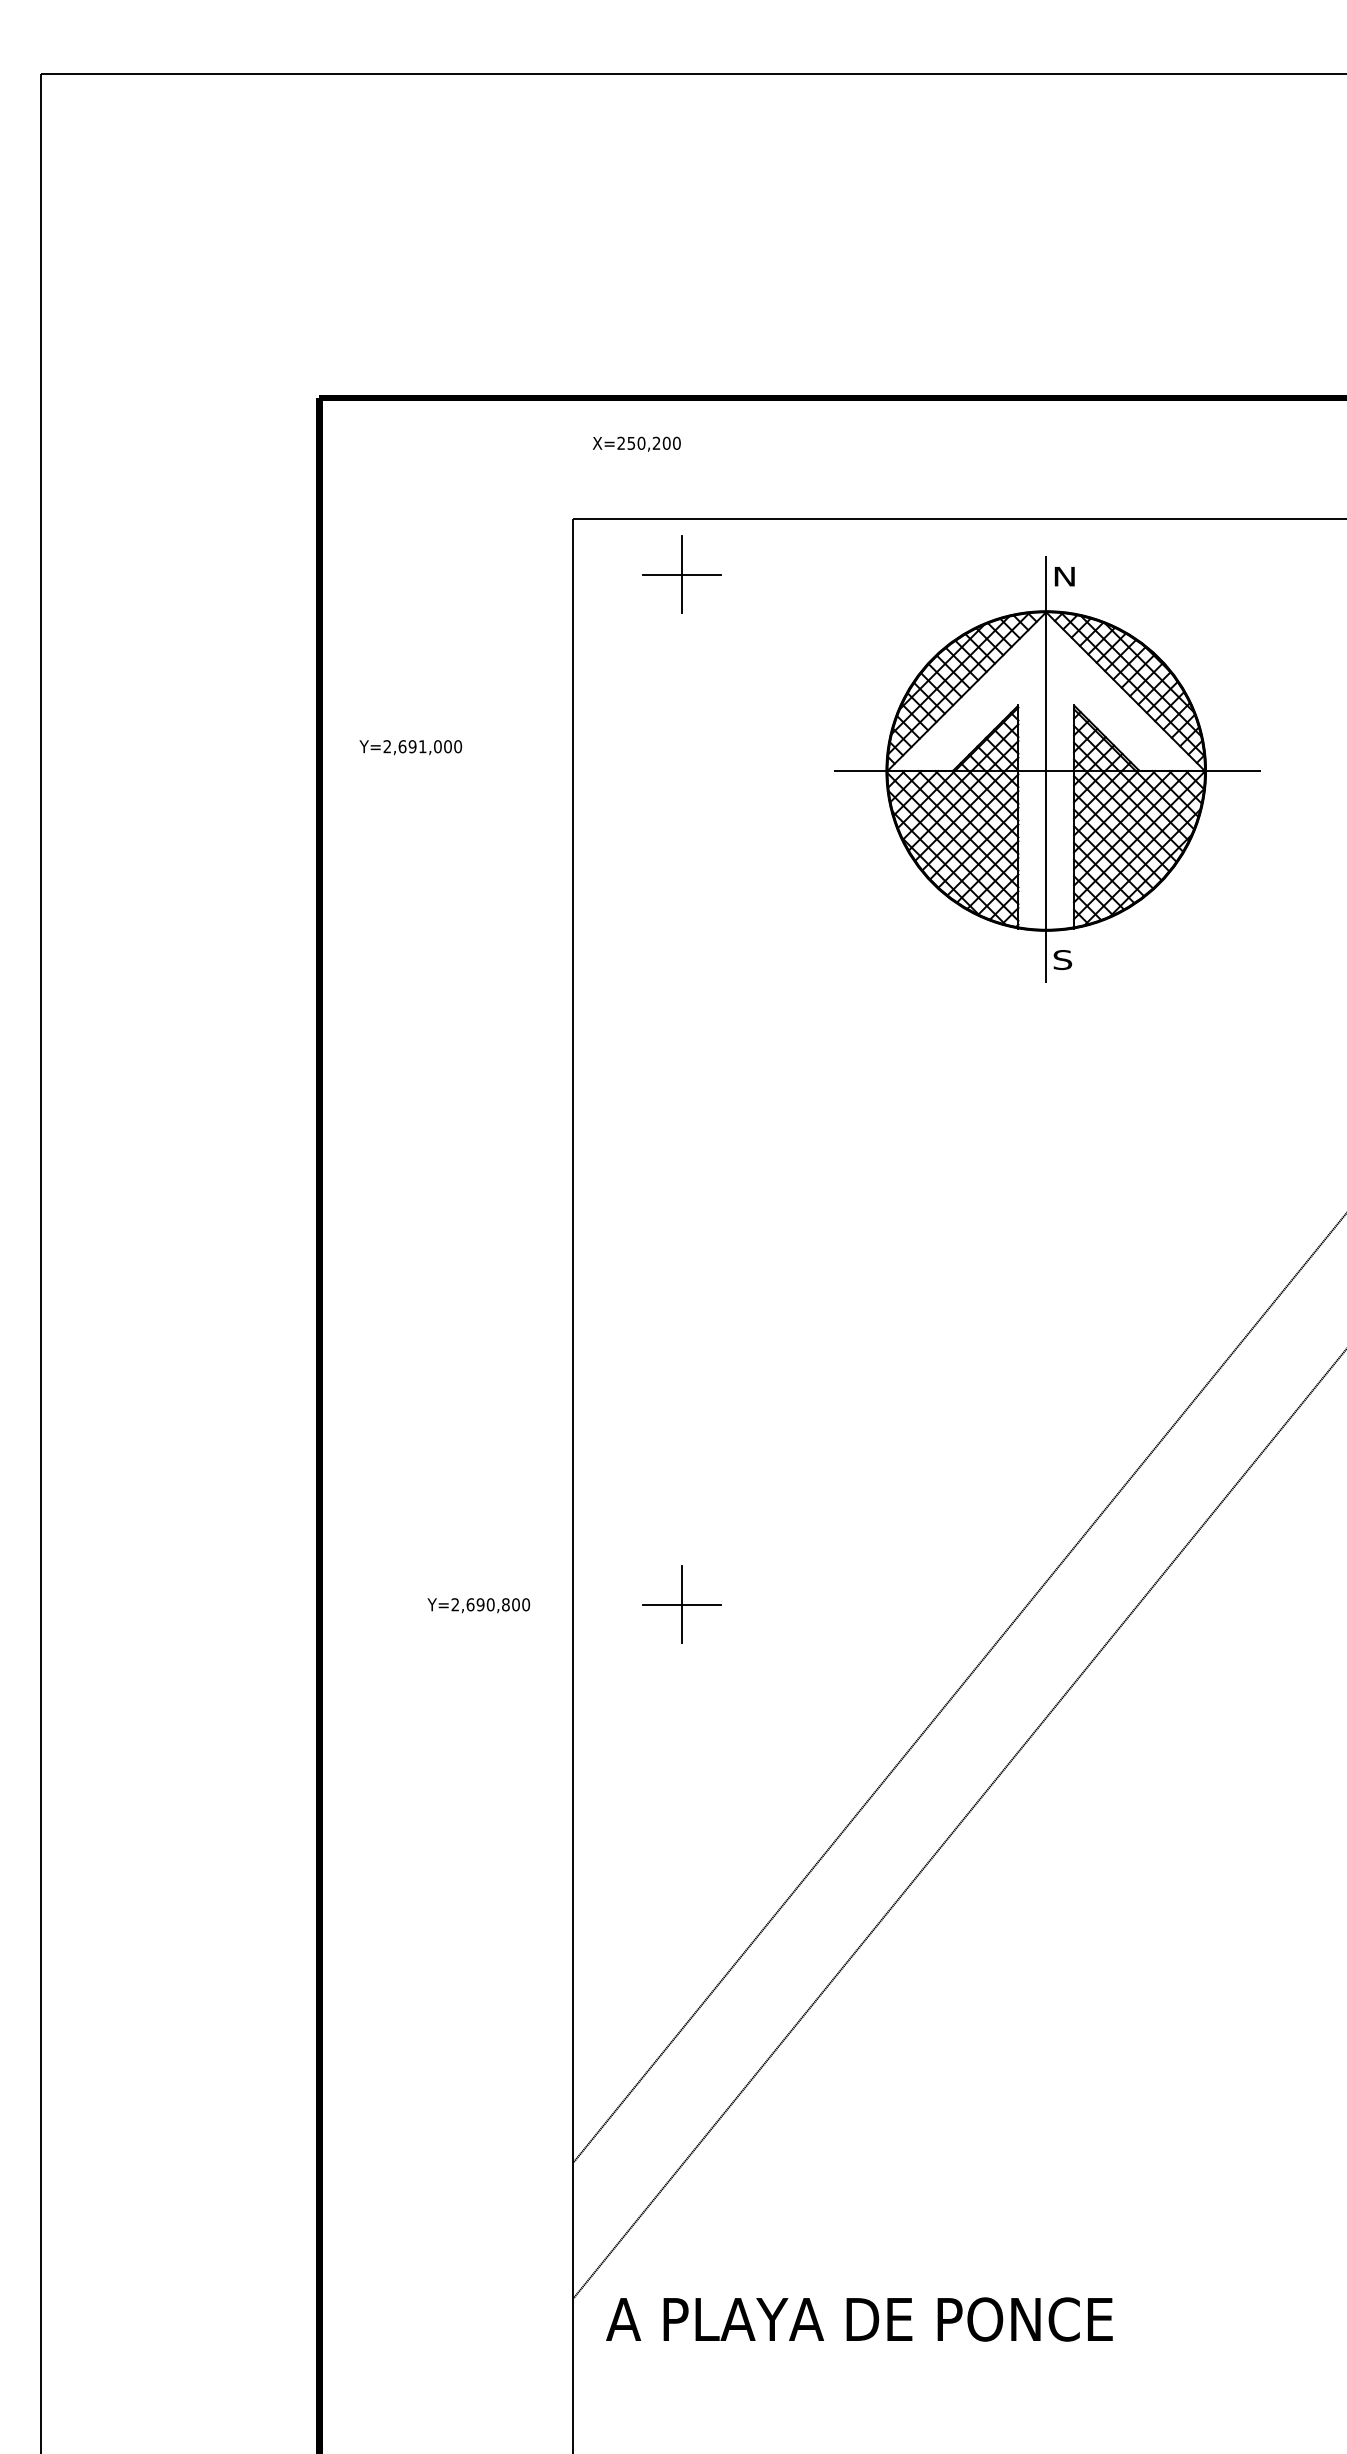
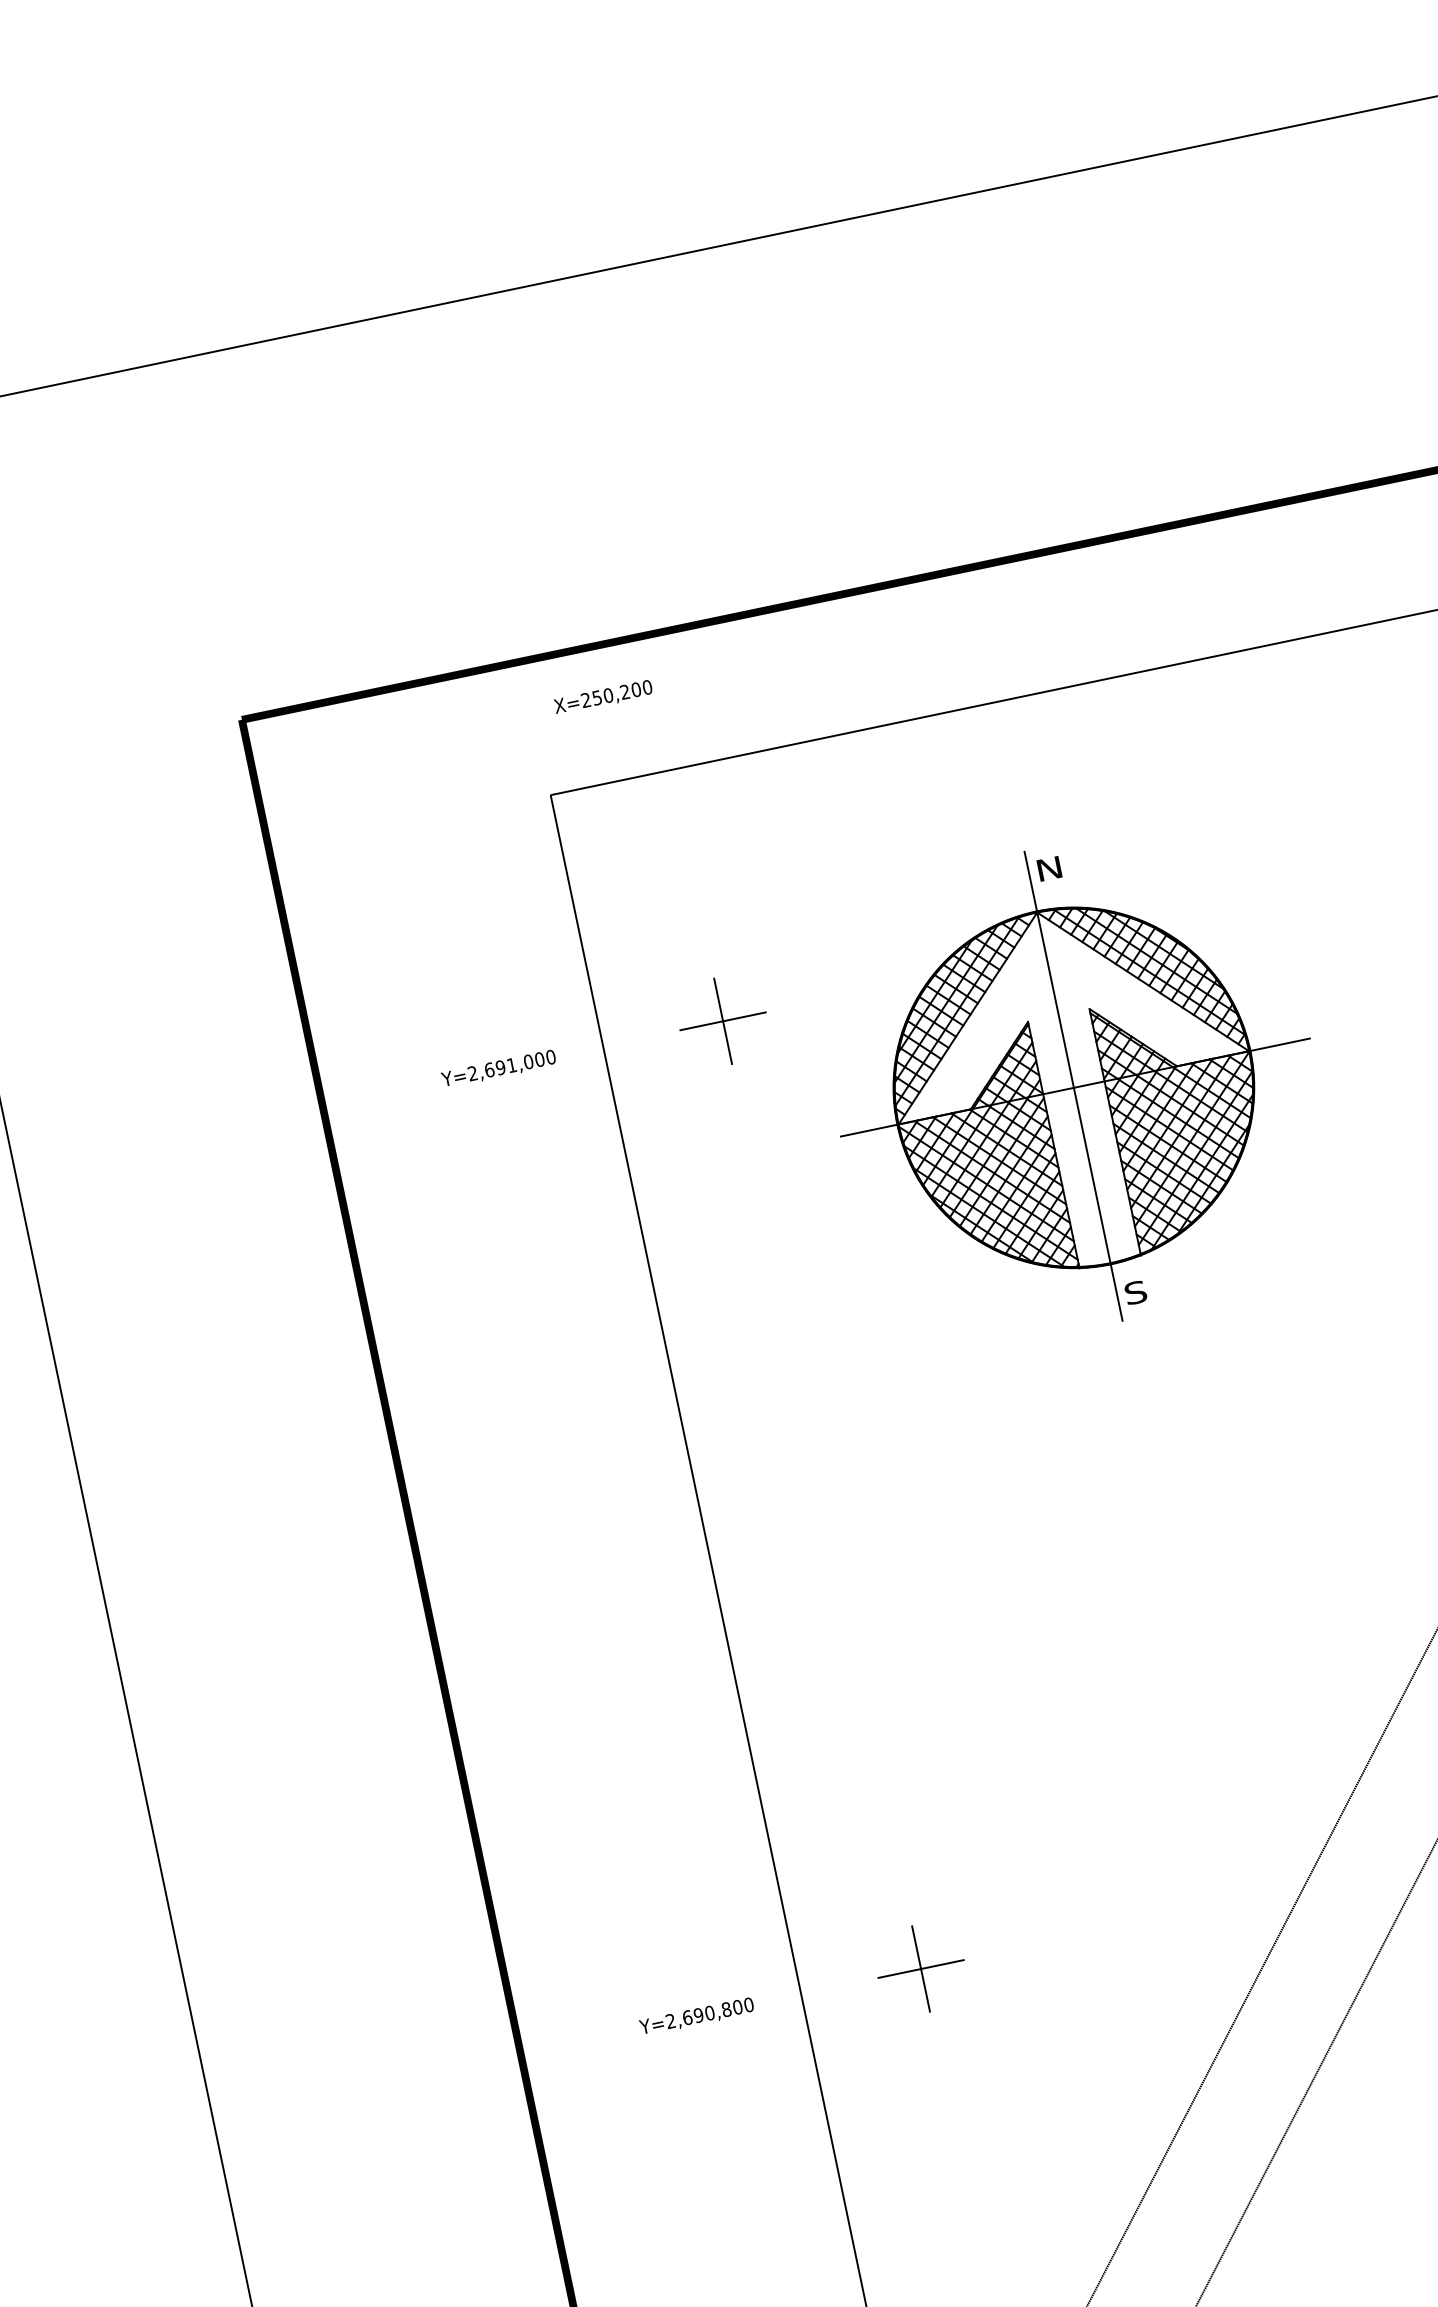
part: (681, 574) -> (722, 1021), moved
text: (410, 747) -> (498, 1069), moved
part: (1047, 769) -> (1074, 1085), moved

